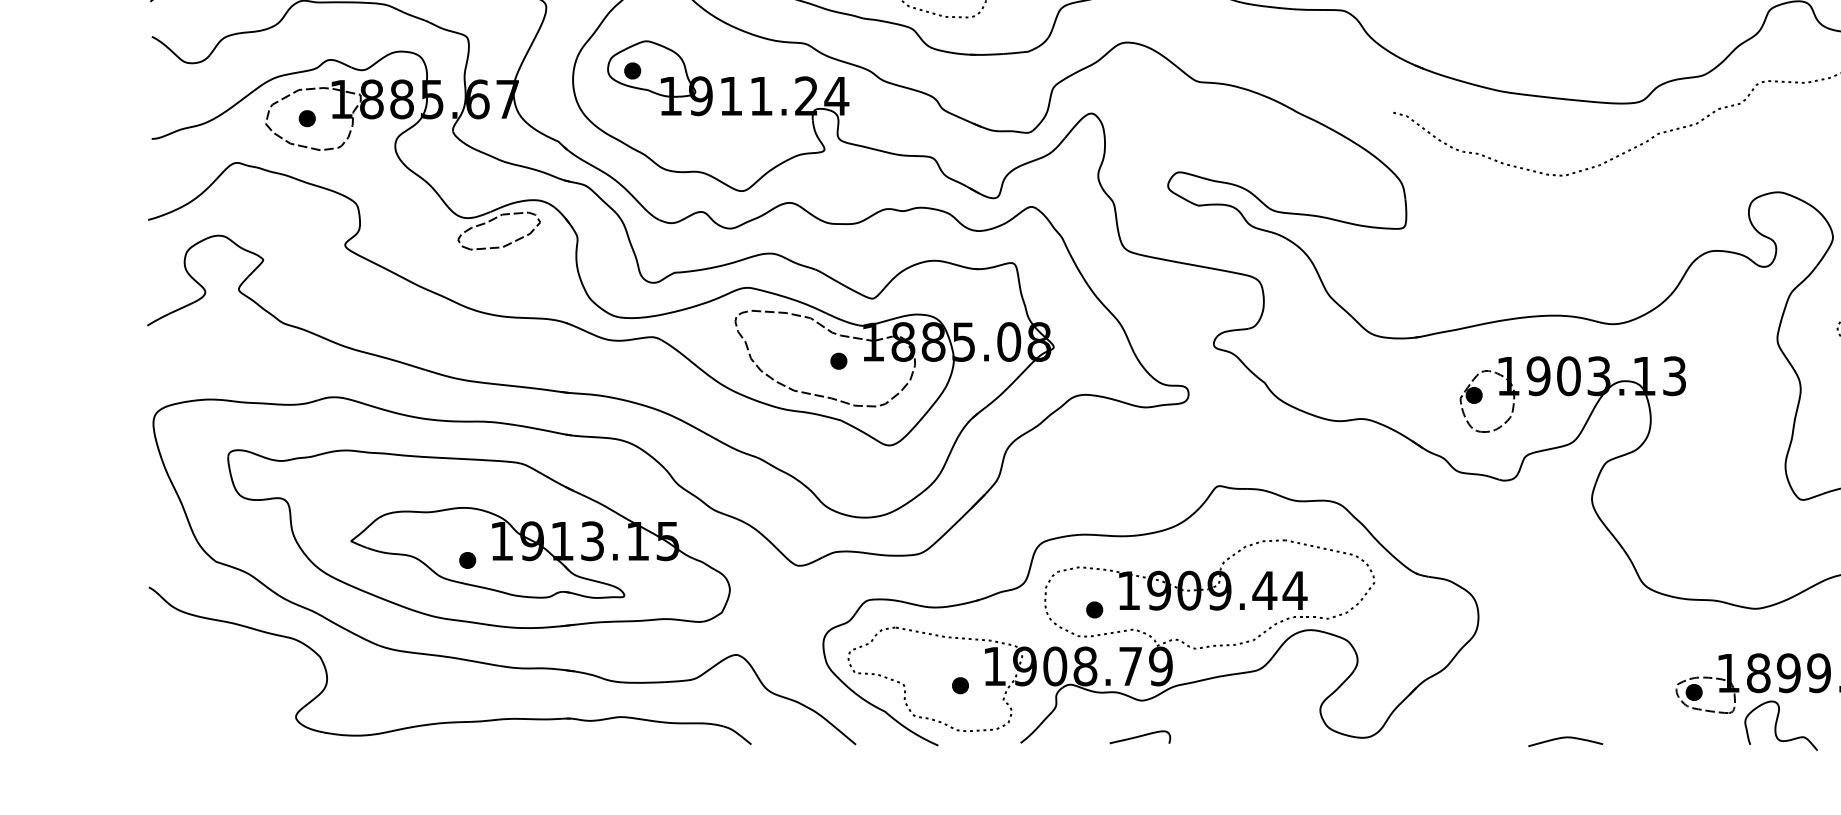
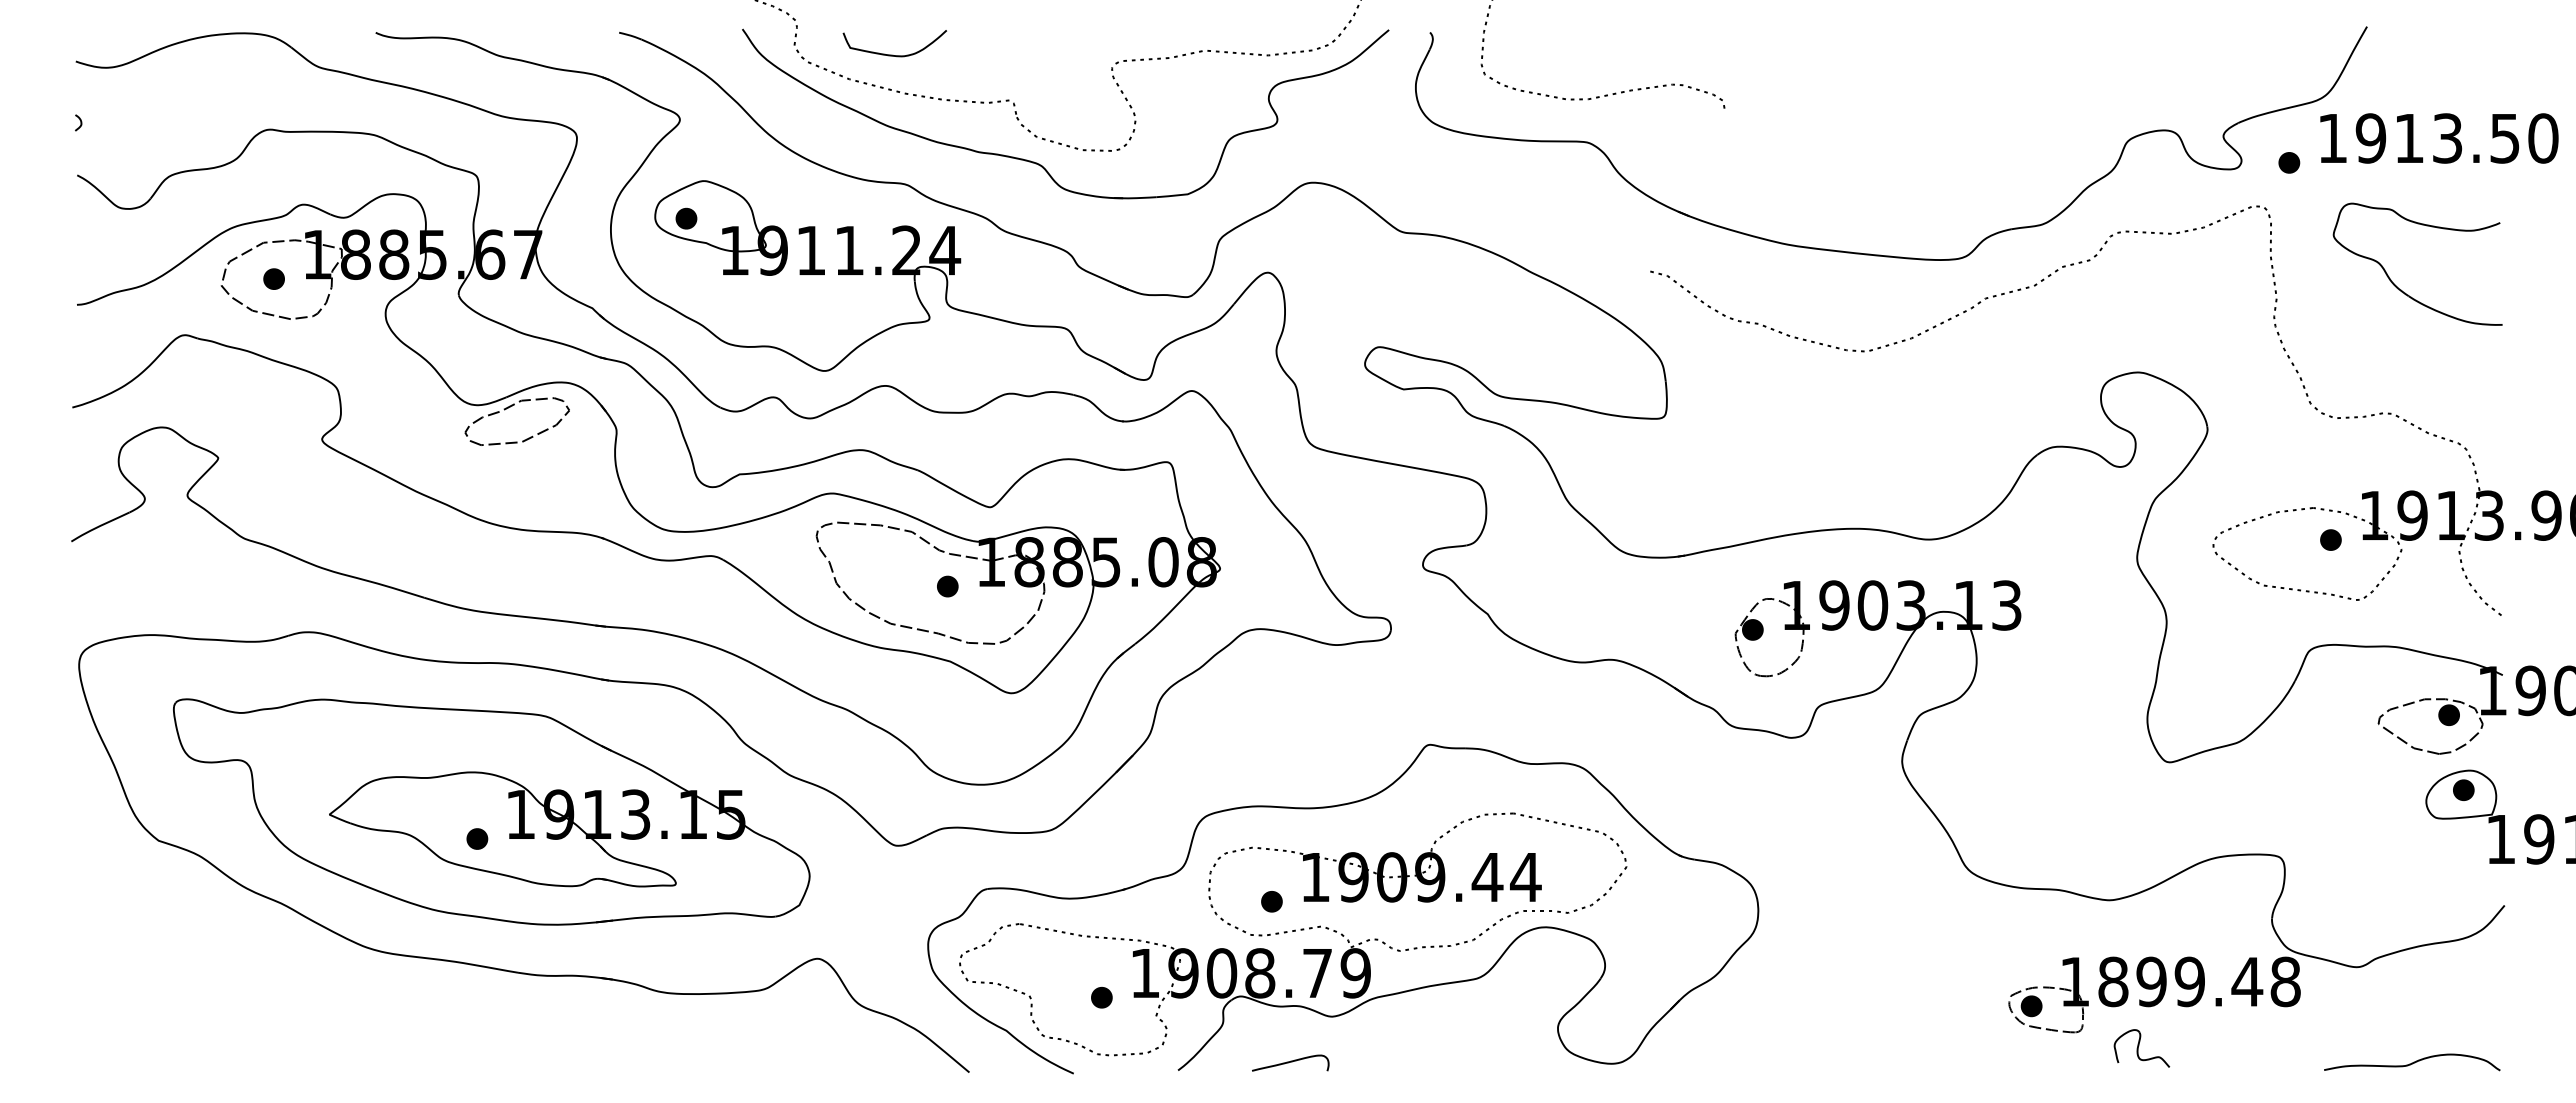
part: (450, 721) -> (455, 1043), removed
part: (1780, 725) -> (2141, 1048), size x0.6
curve: (1140, 736) -> (1290, 1062), moved
curve: (1565, 738) -> (1868, 1064), removed

